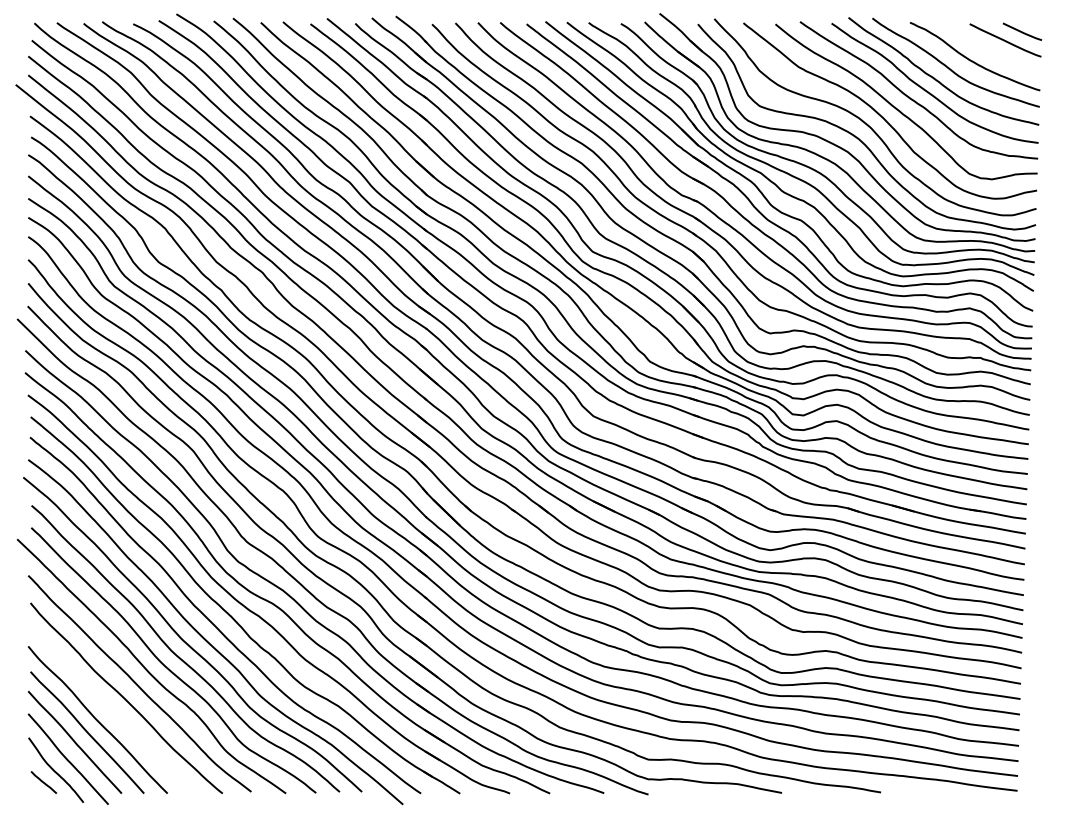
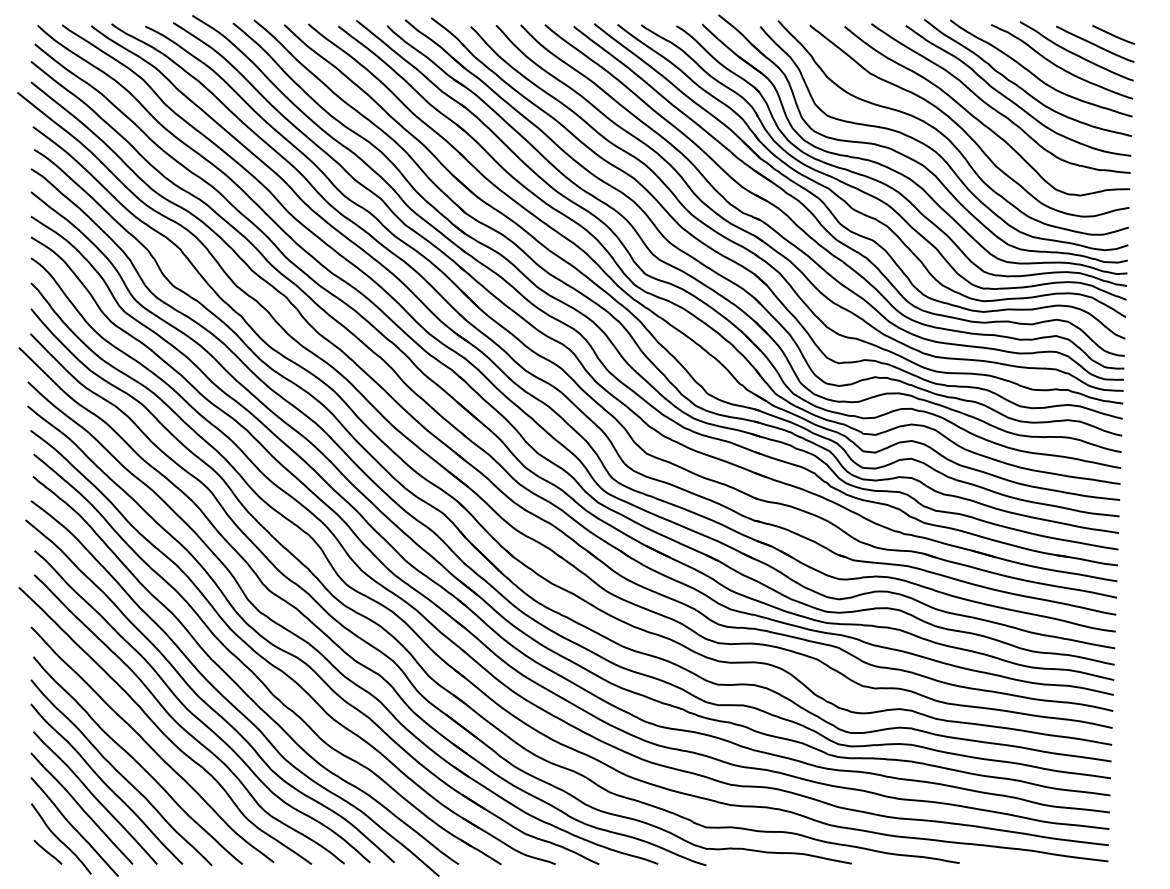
curve: (987, 48) -> (1075, 53), added
curve: (110, 709) -> (120, 772), added

